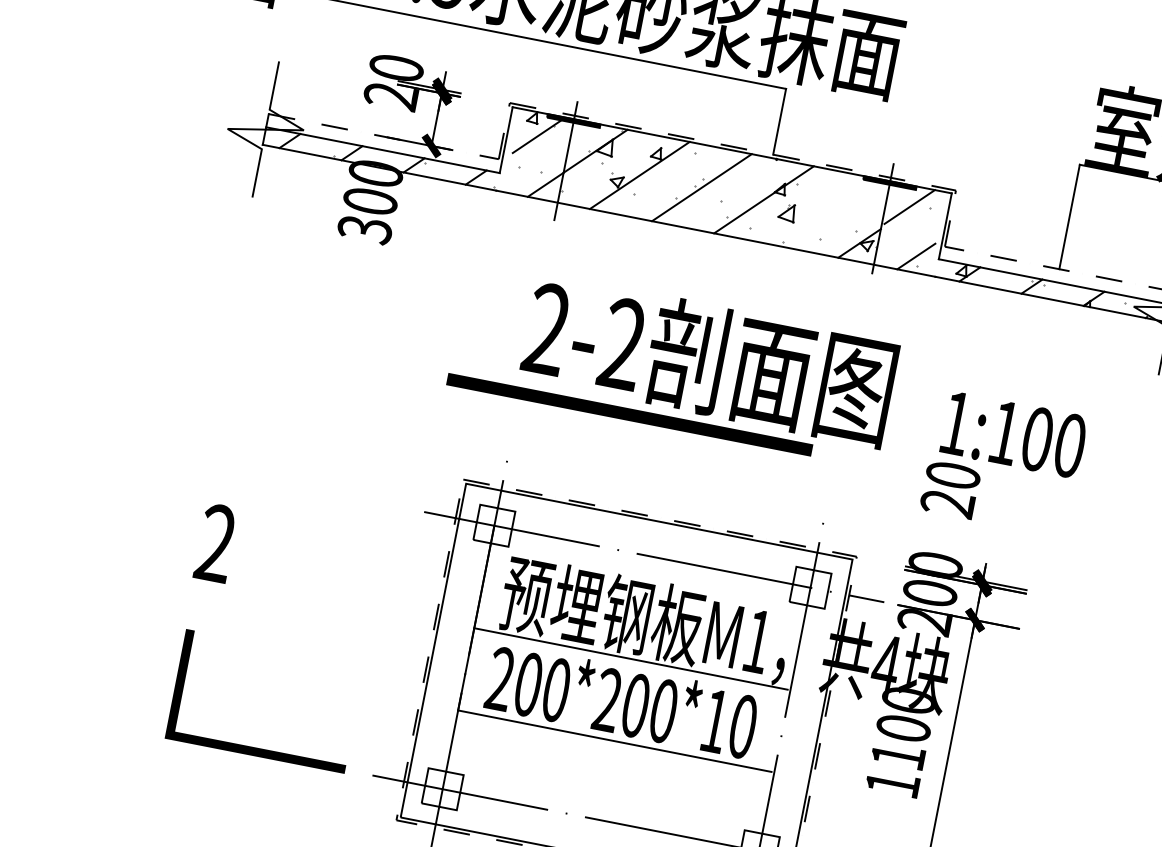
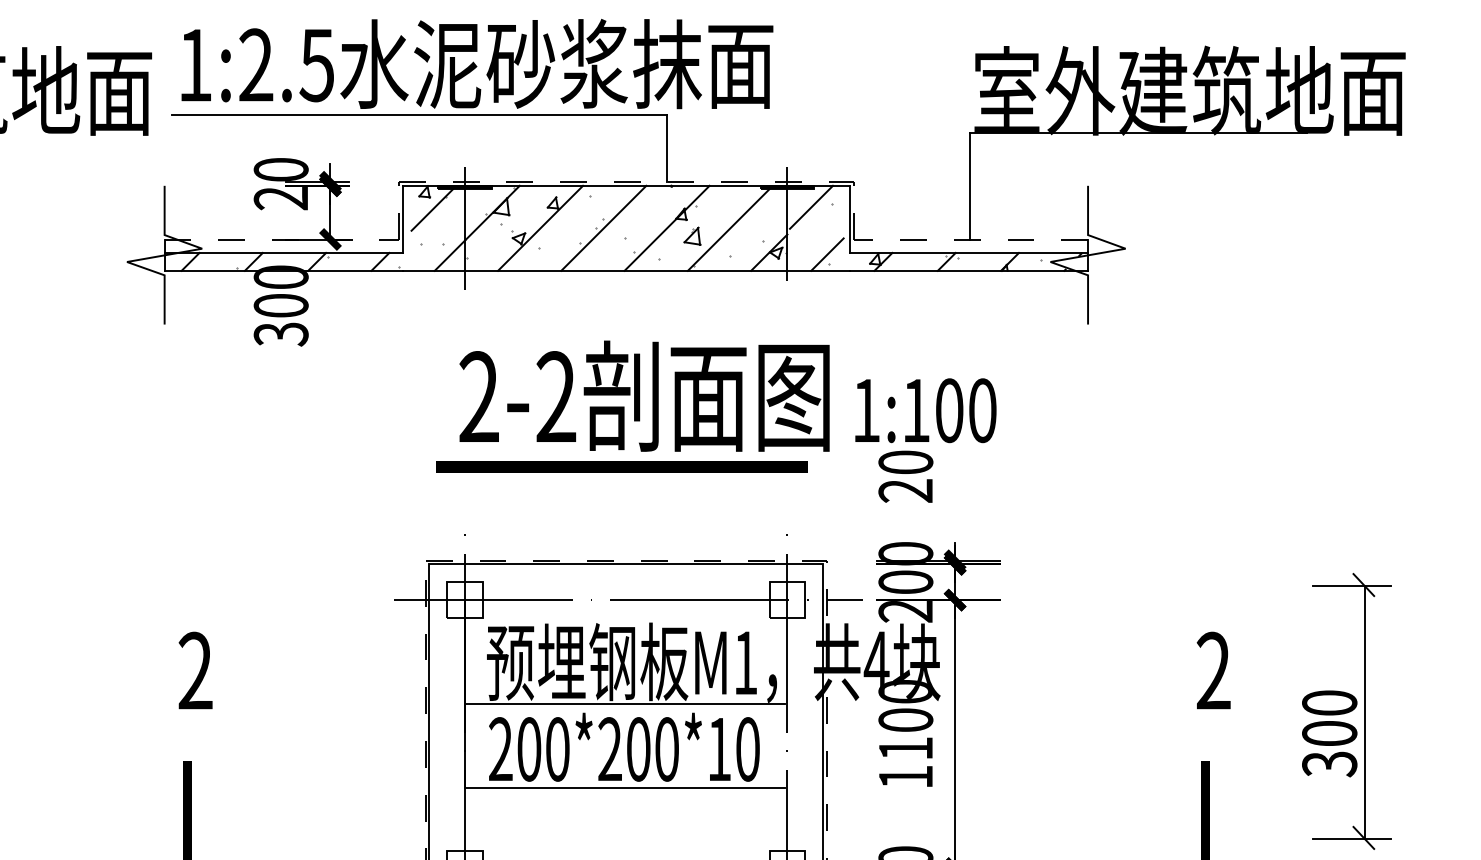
line: (824, 212) -> (728, 229), added
line: (629, 414) -> (621, 466), moved
text: (1013, 434) -> (925, 410), moved

